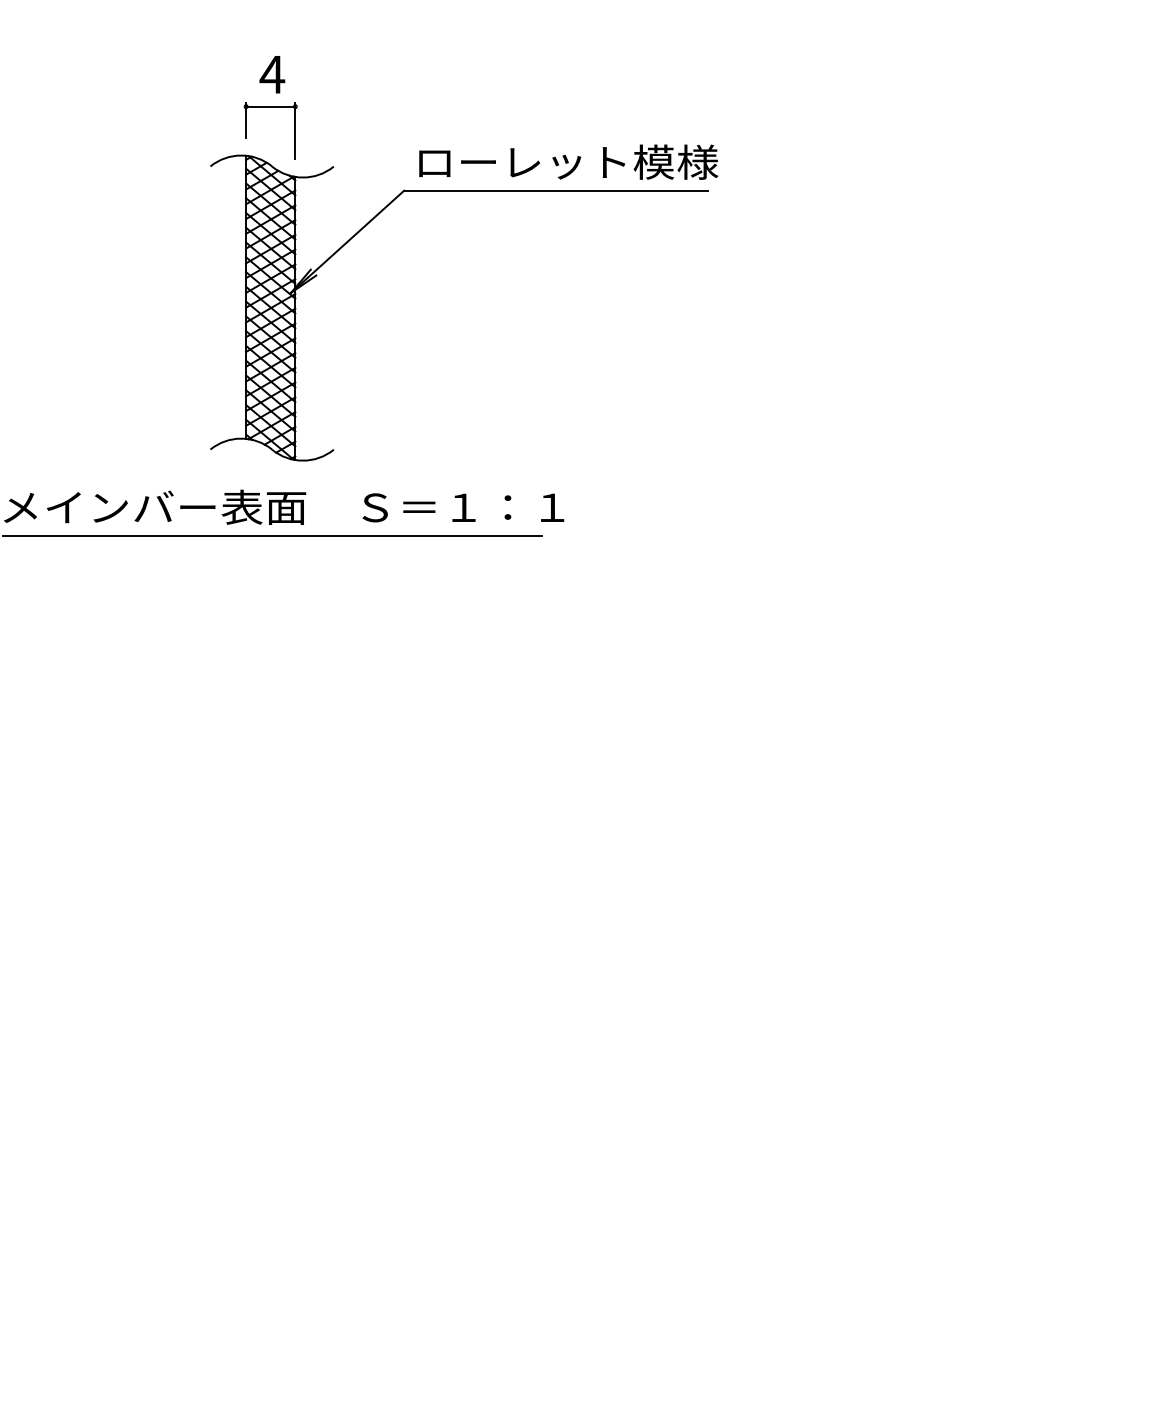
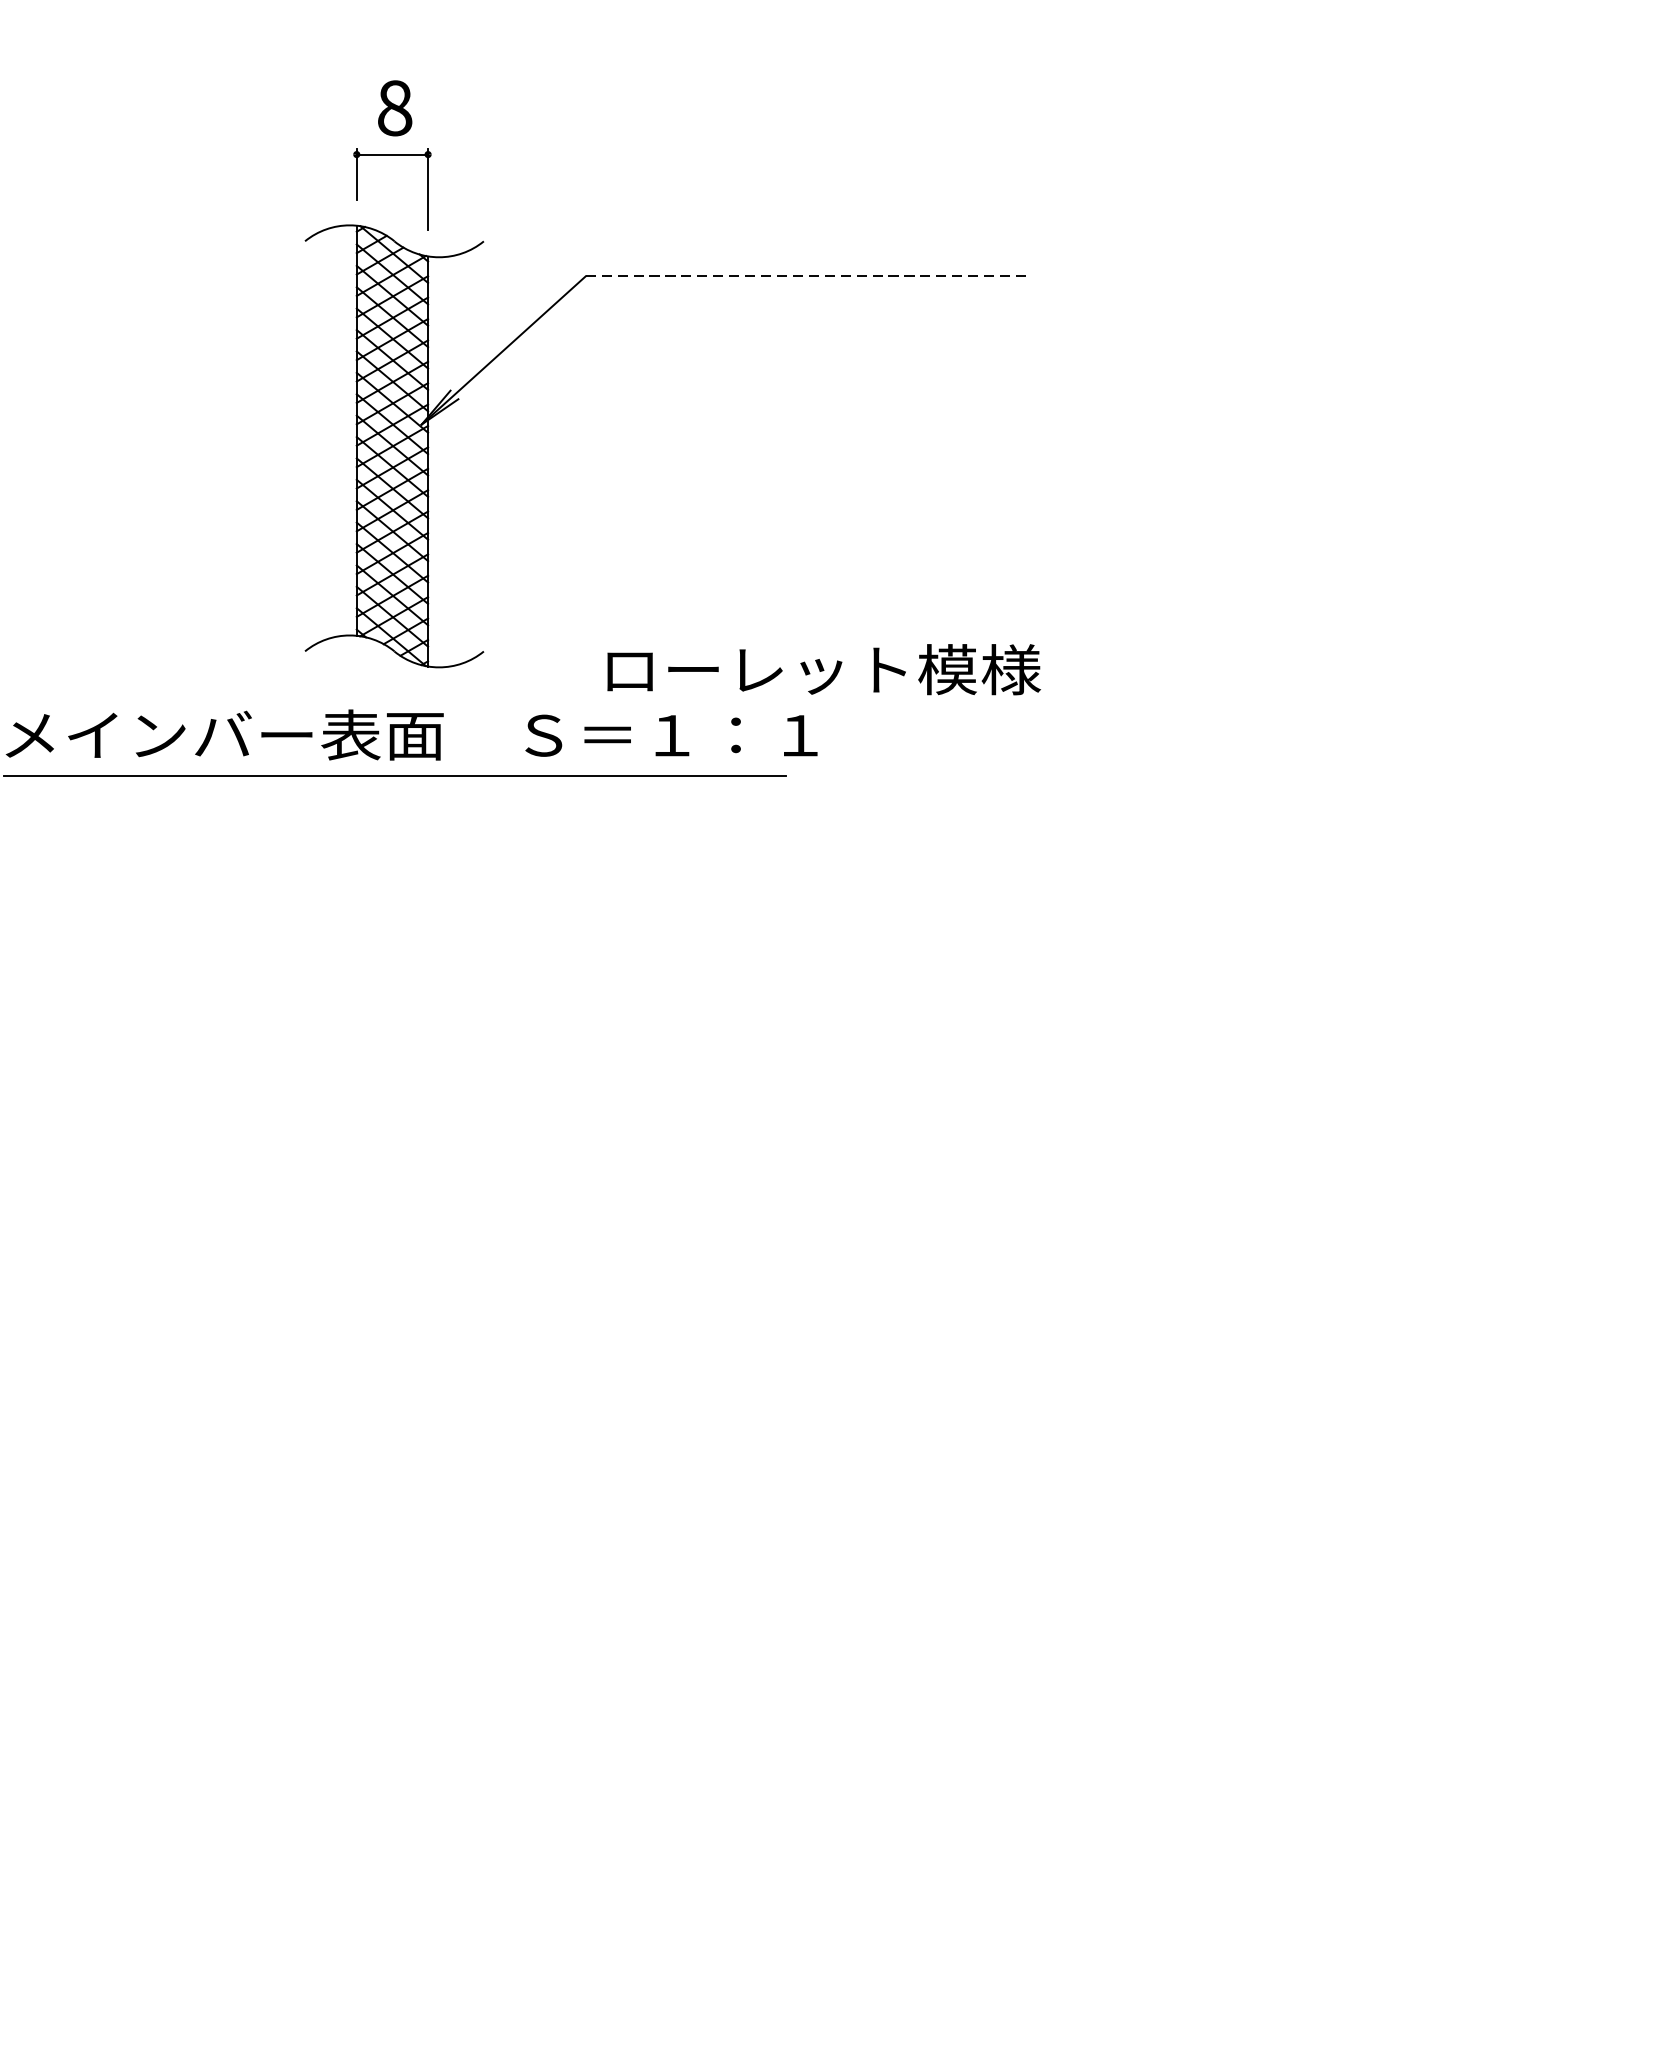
text: (272, 74) -> (395, 107), 4 -> 8
text: (568, 161) -> (823, 668), moved
line: (556, 190) -> (806, 276), solid -> dashed

